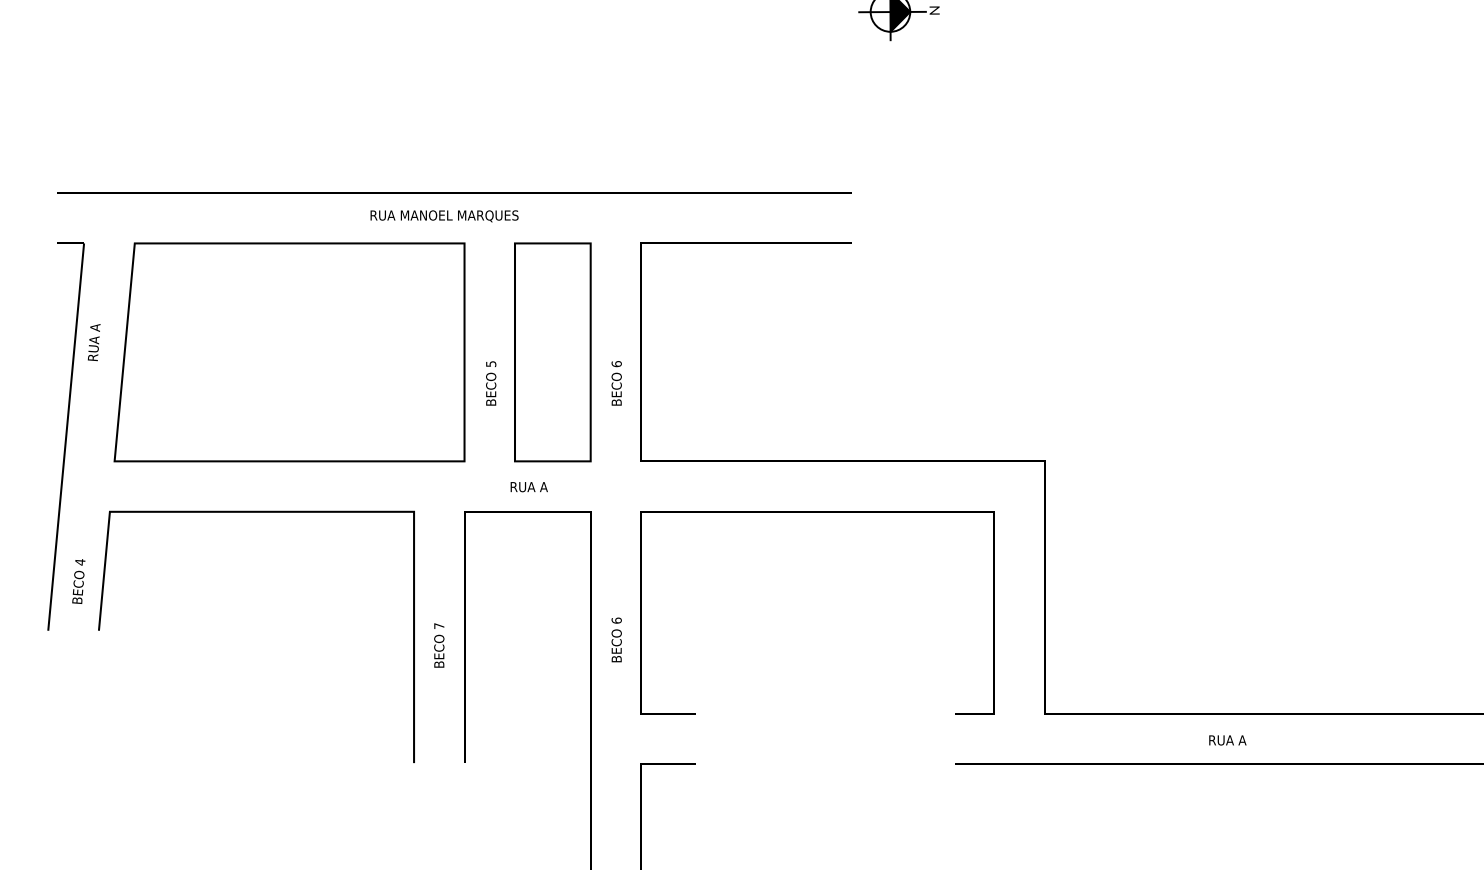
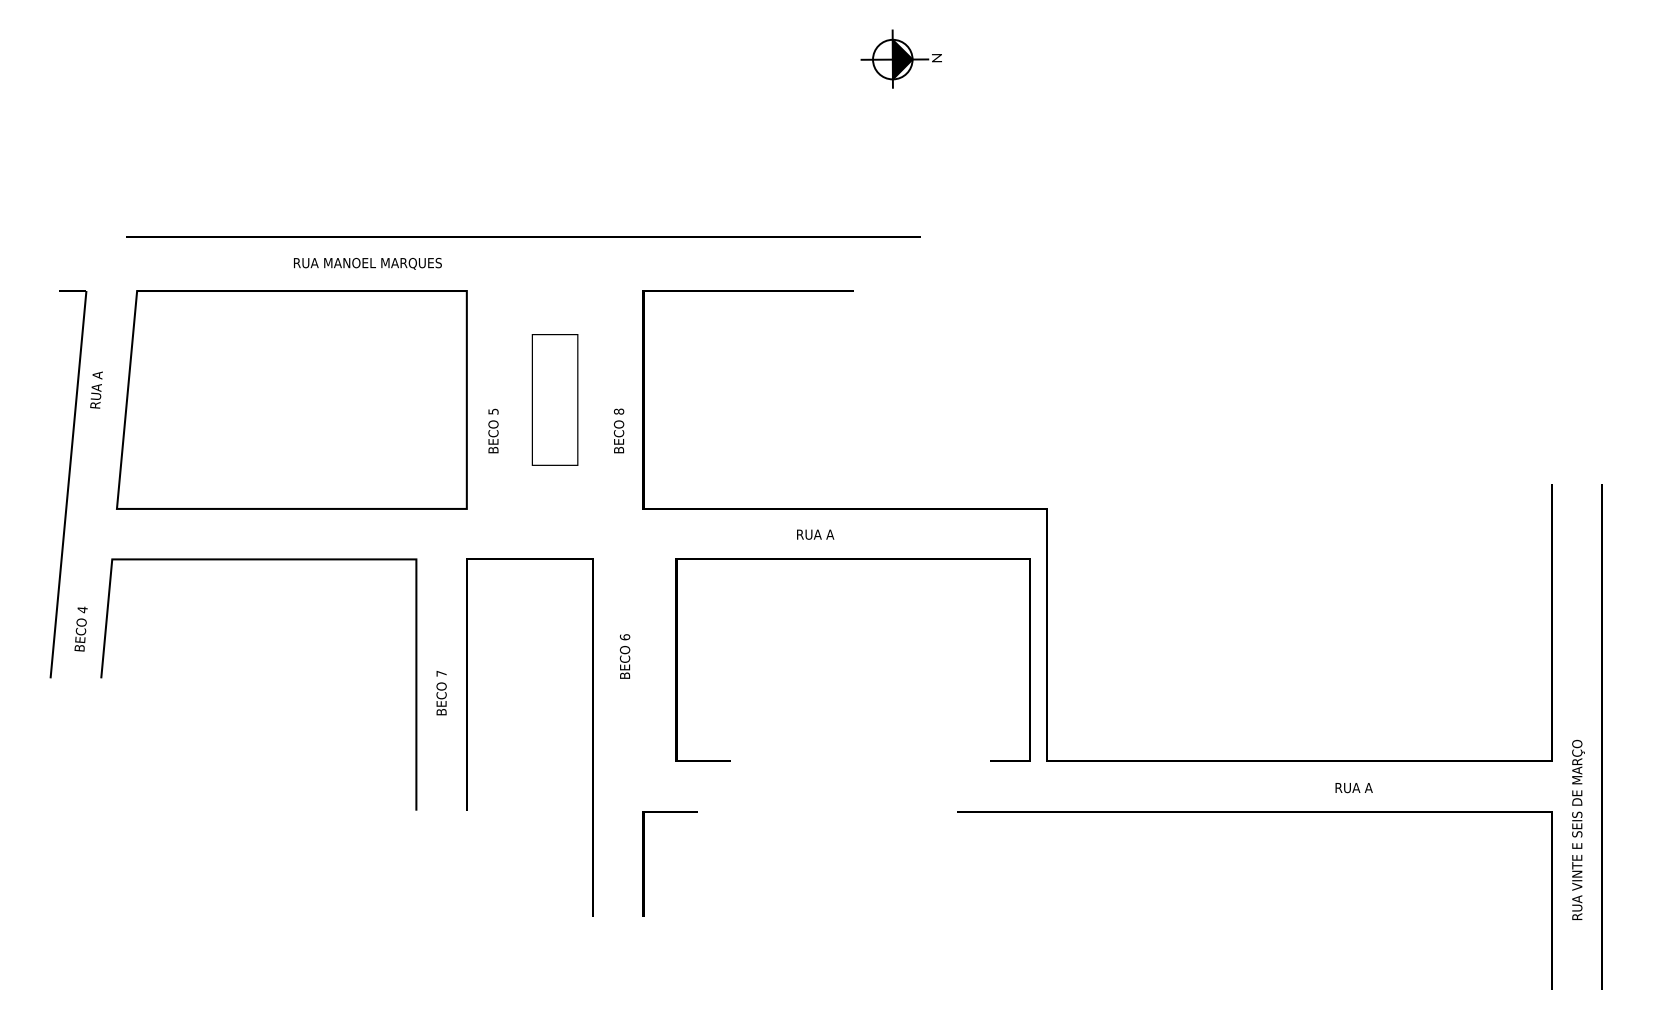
line: (454, 192) -> (523, 236), moved
text: (444, 215) -> (367, 263), moved
part: (552, 351) -> (554, 399), size x0.6
text: (616, 363) -> (618, 411), 6 -> 8
text: (529, 486) -> (815, 534), moved
curve: (817, 511) -> (852, 559), moved
text: (616, 639) -> (624, 656), moved
text: (1227, 740) -> (1353, 788), moved

